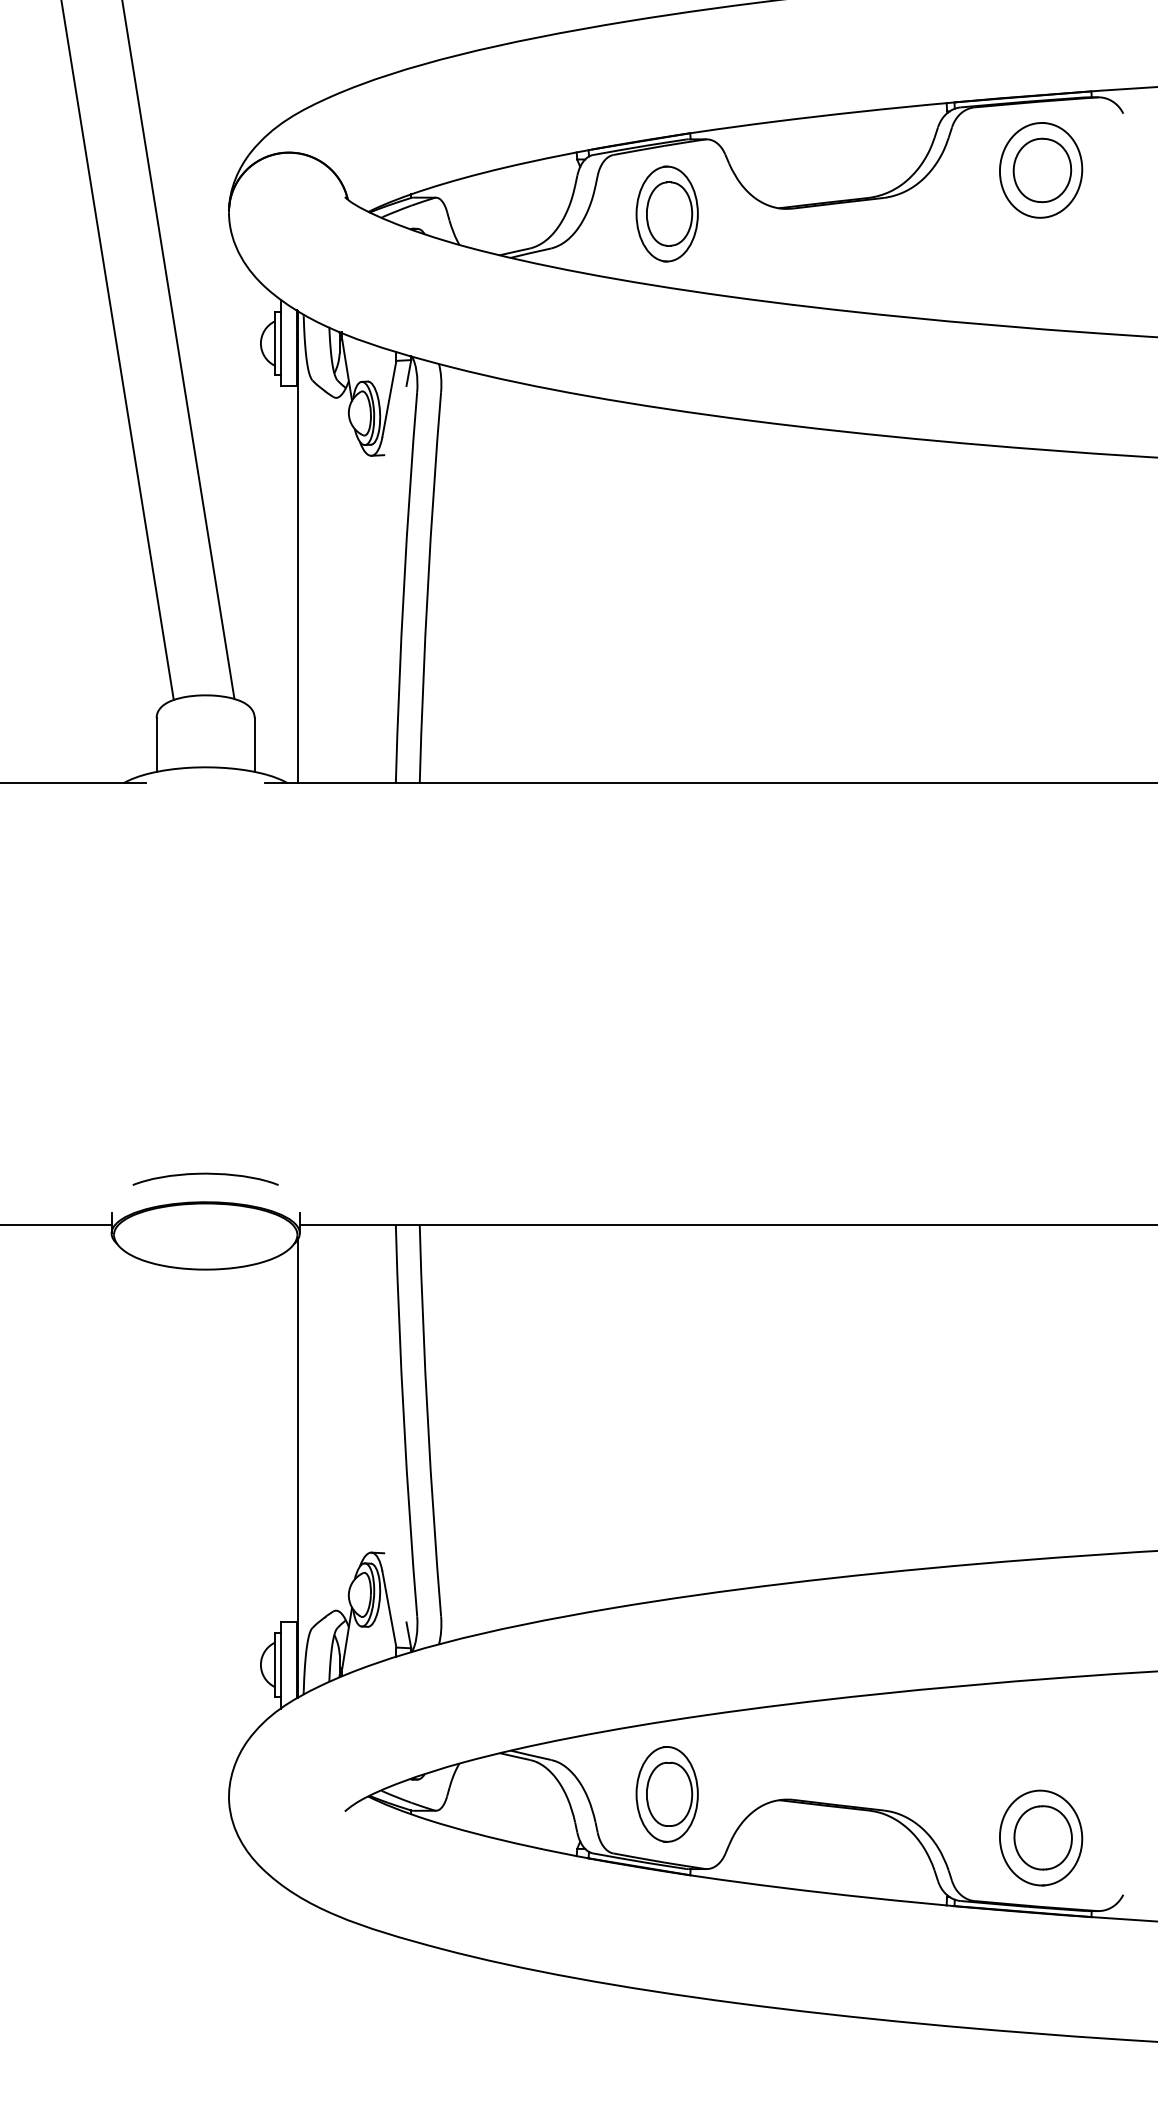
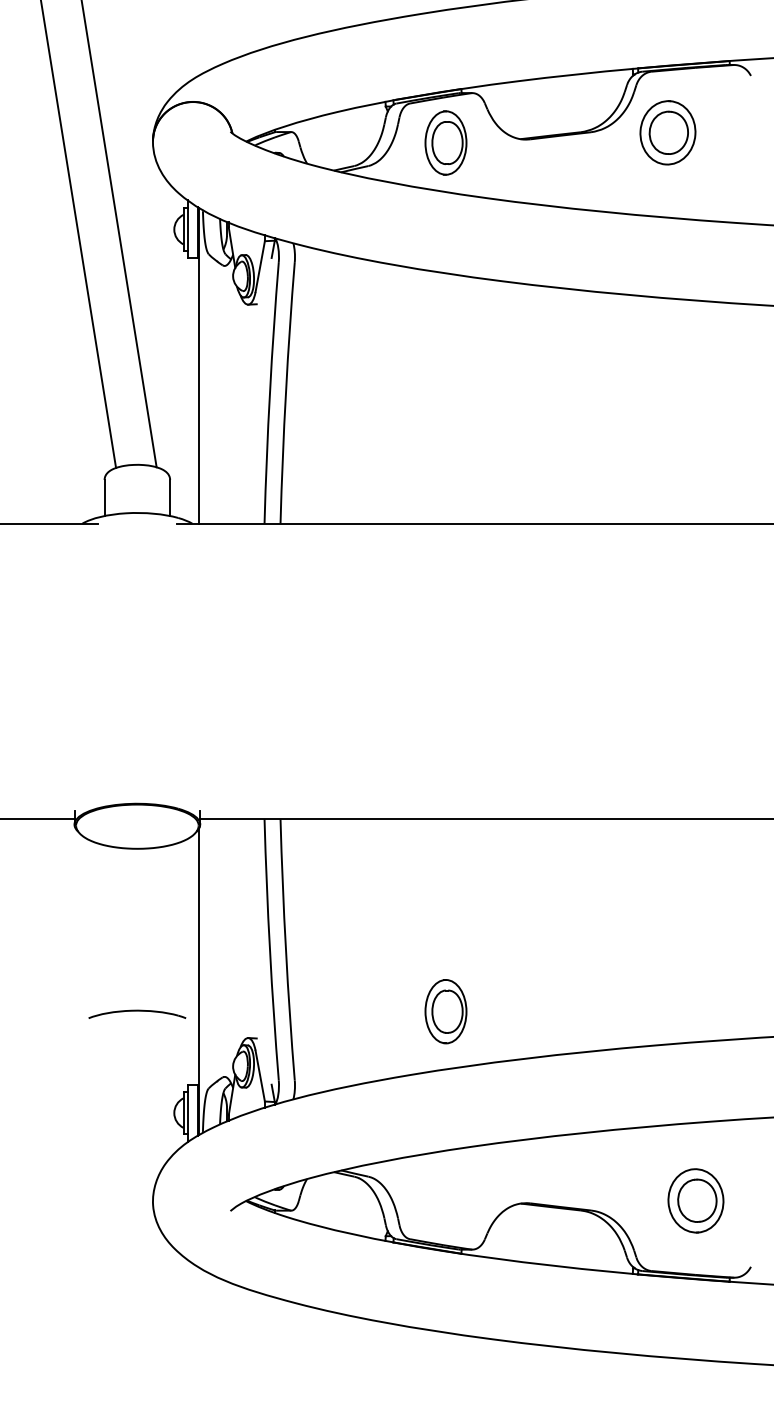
part: (1040, 169) -> (667, 132), moved
part: (205, 1177) -> (137, 1013), moved
part: (666, 1794) -> (445, 1011), moved
part: (1040, 1837) -> (695, 1200), moved

